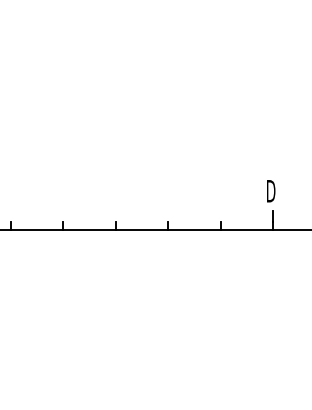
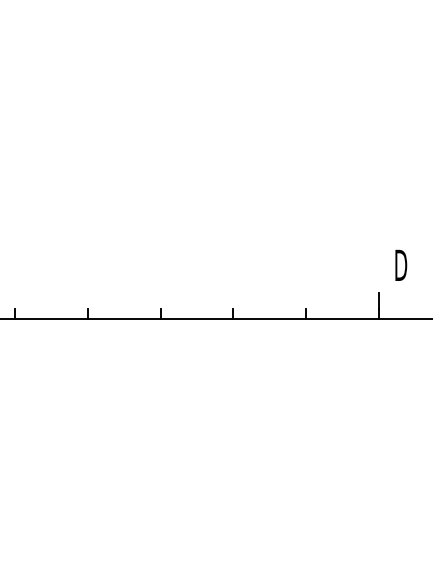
text: (271, 191) -> (401, 265), moved

